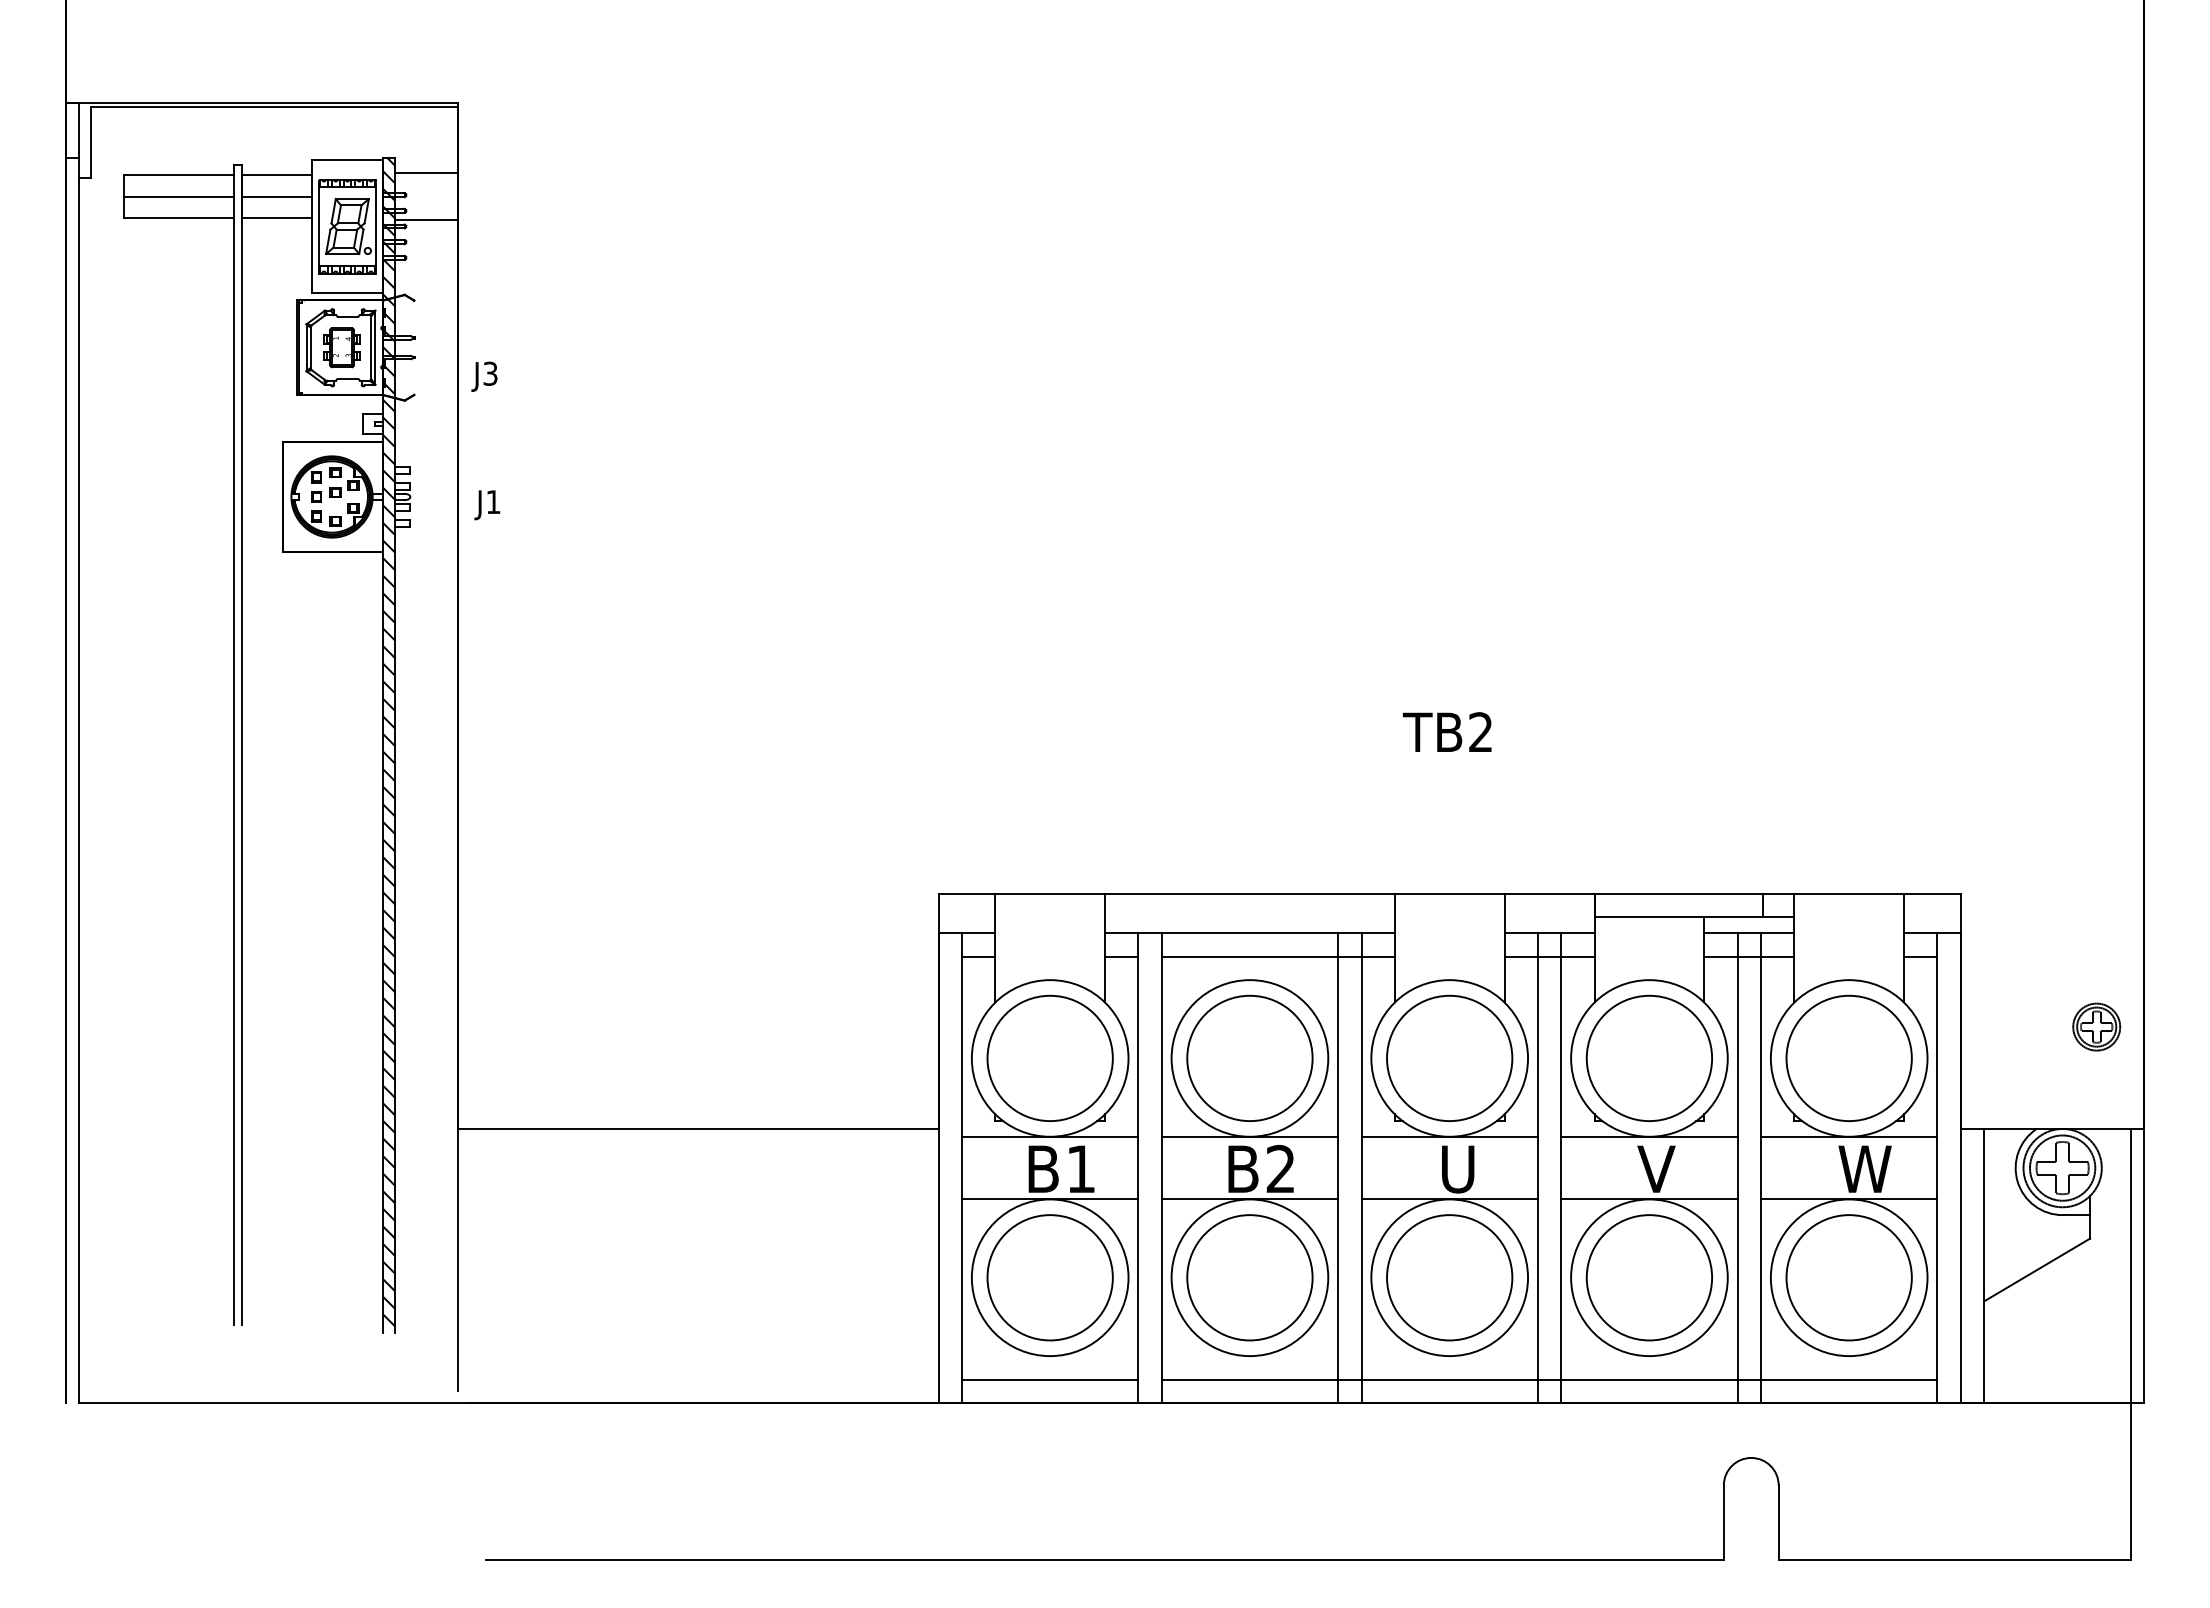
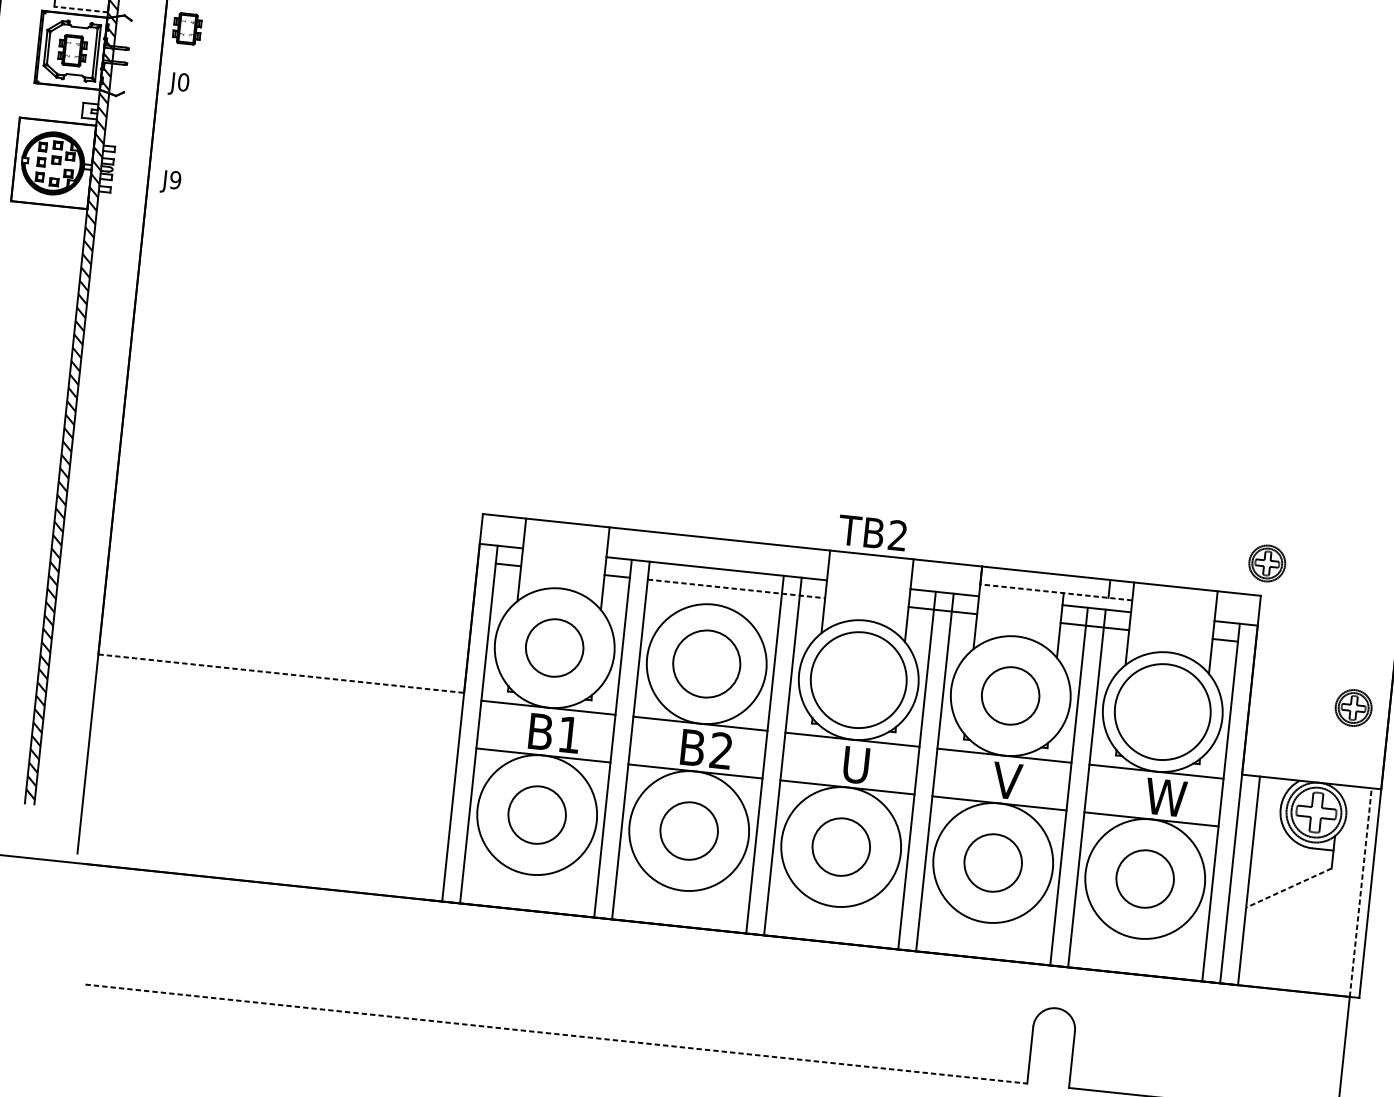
line: (347, 293) -> (81, 9), solid -> dashed
part: (487, 303) -> (186, 28), added
text: (490, 373) -> (183, 82), J3 -> J0
text: (493, 502) -> (175, 180), J1 -> J9
text: (1447, 731) -> (872, 532), moved
part: (1964, 850) -> (1267, 563), added
line: (1694, 917) -> (1056, 592), solid -> dashed
line: (1278, 956) -> (736, 588), solid -> dashed
circle: (1049, 1057) -> (554, 647), size x0.6
circle: (1249, 1057) -> (706, 663), size x0.7
circle: (1648, 1057) -> (1010, 695), size x0.6
line: (698, 1128) -> (281, 673), solid -> dashed
line: (2131, 1265) -> (1361, 892), solid -> dashed
line: (2036, 1270) -> (1288, 888), solid -> dashed
circle: (1049, 1277) -> (536, 814), size x0.6
circle: (1249, 1277) -> (688, 830), size x0.6
circle: (1449, 1277) -> (841, 846), size x0.6
circle: (1649, 1277) -> (993, 862), size x0.6
circle: (1848, 1277) -> (1144, 878), size x0.6
line: (1050, 1379) -> (529, 892), removed
line: (1549, 1379) -> (909, 932), removed
line: (1105, 1559) -> (556, 1033), solid -> dashed

